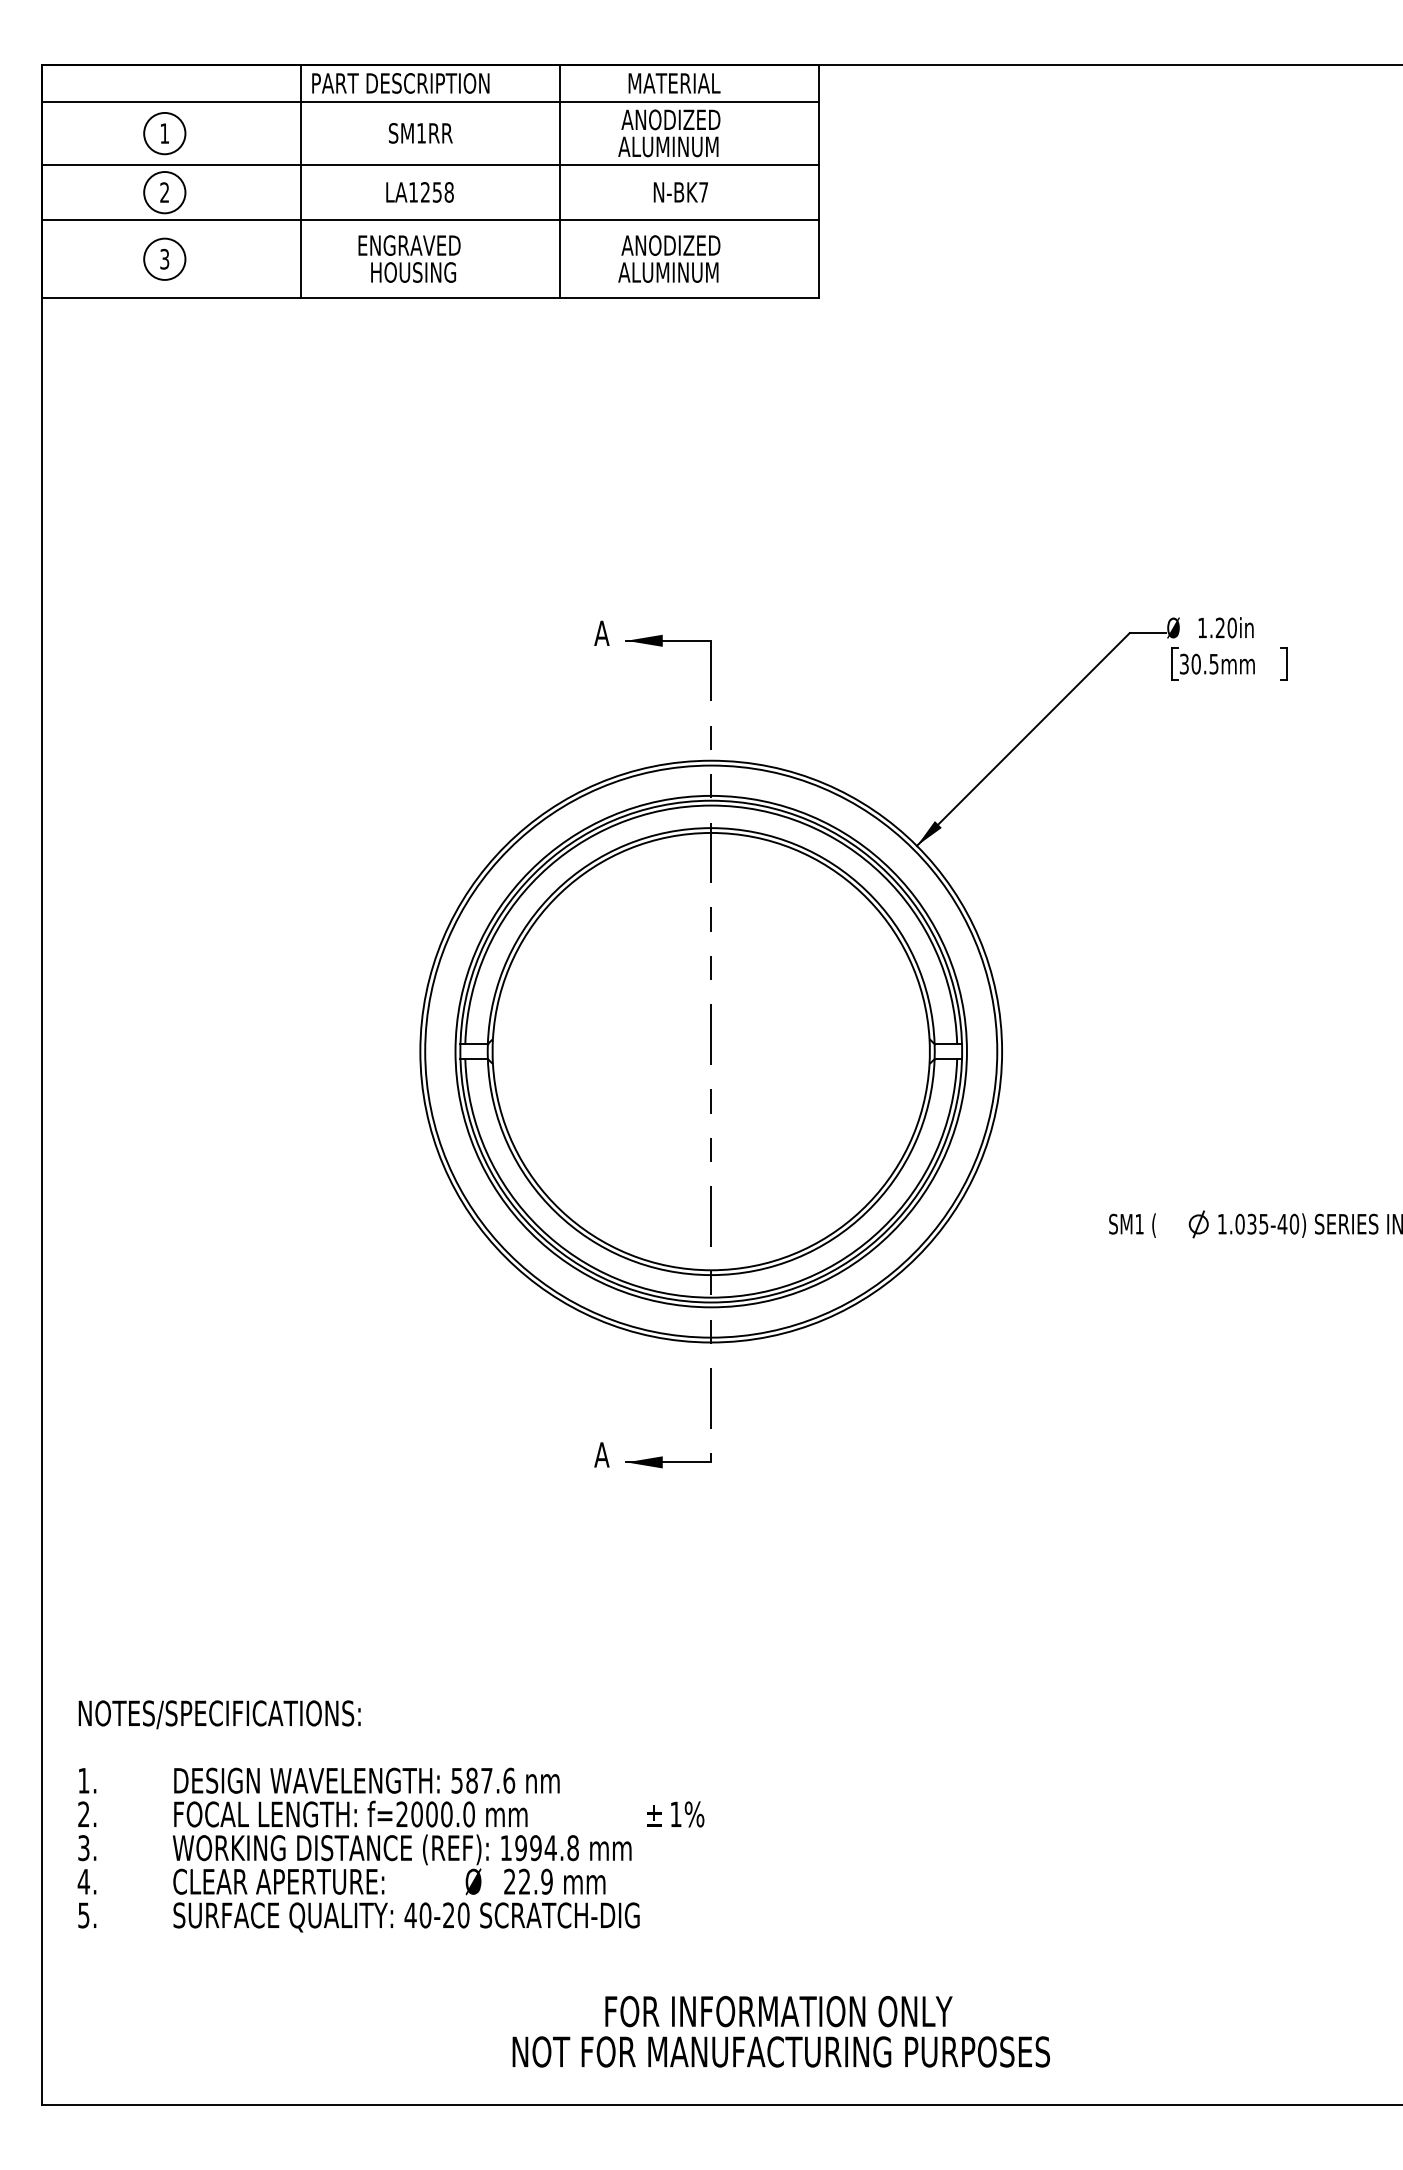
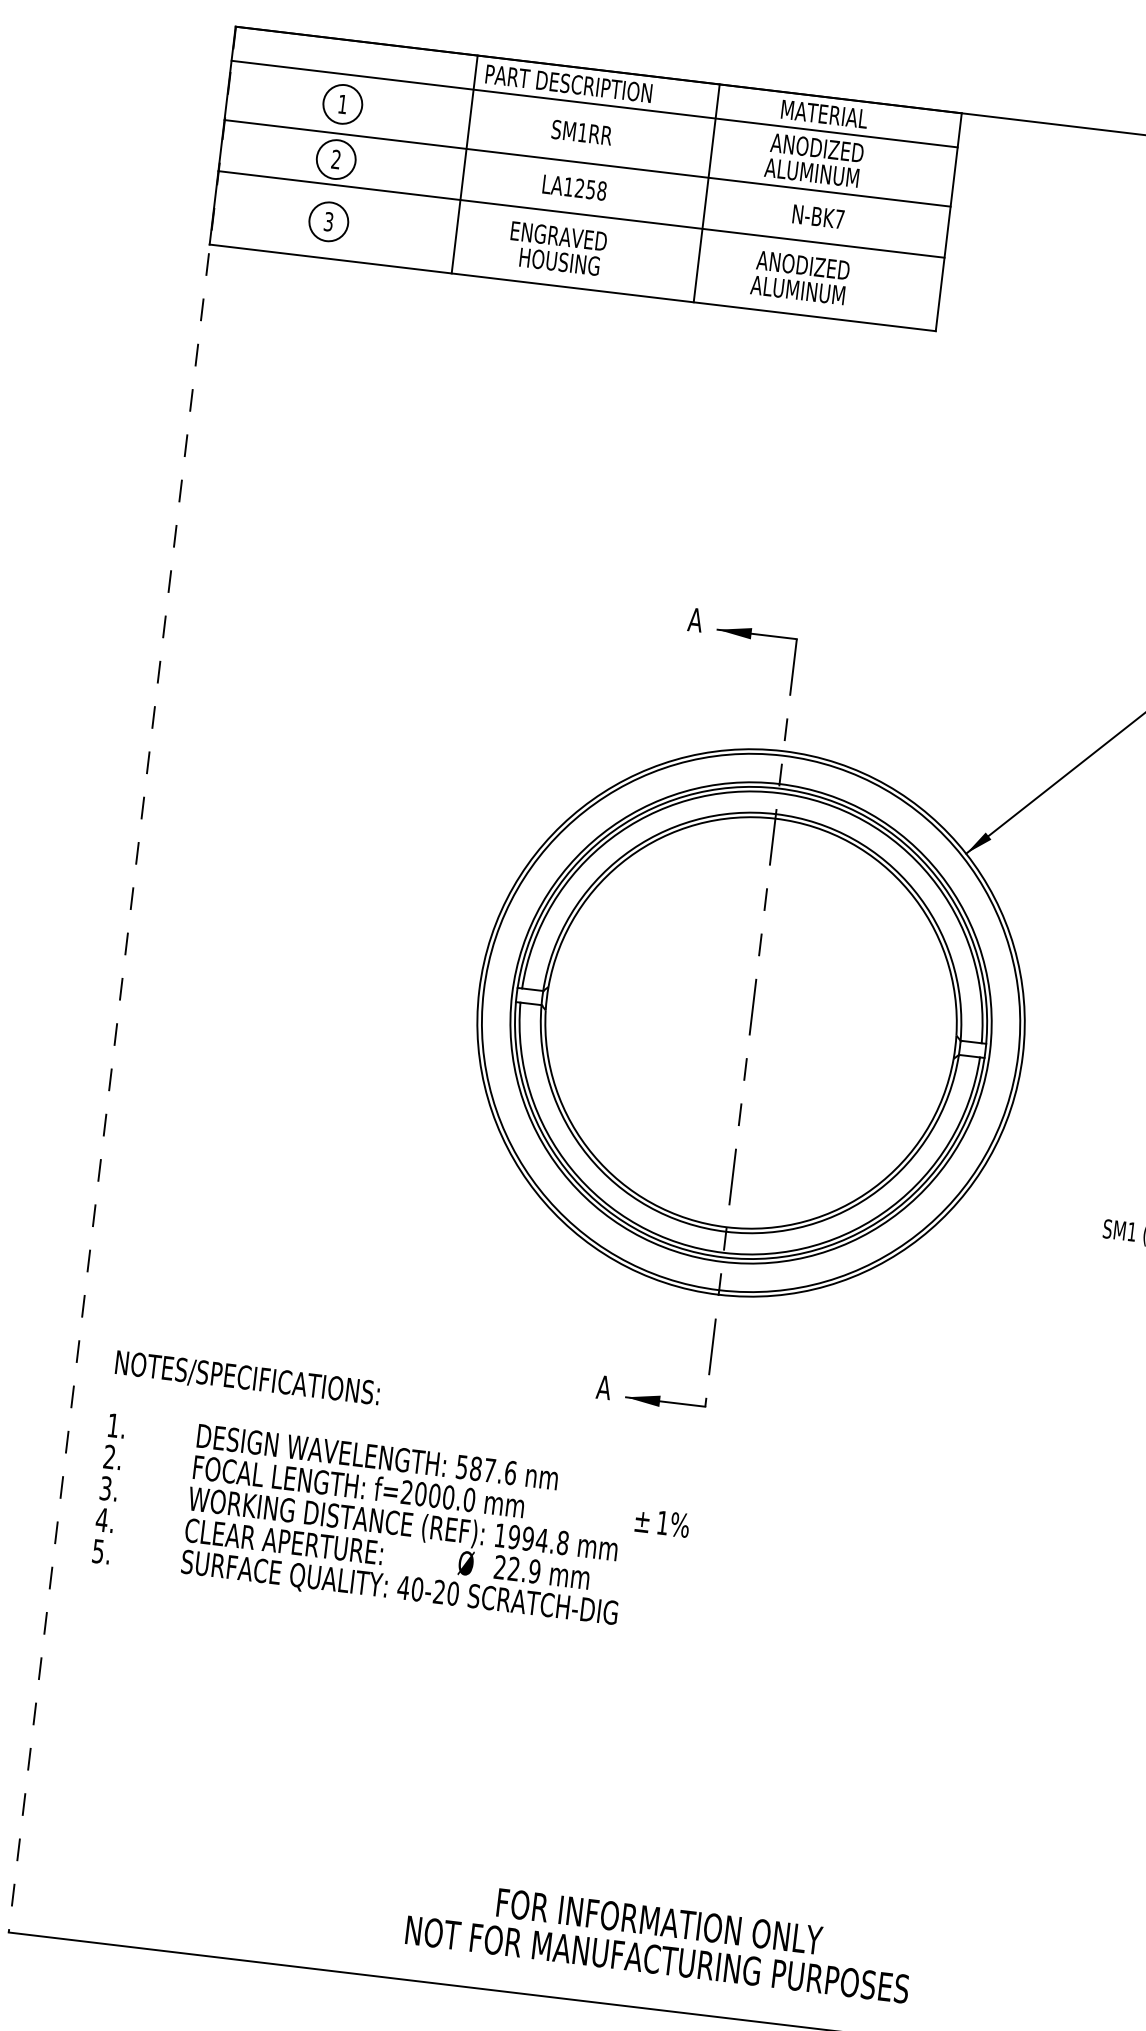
line: (42, 1085) -> (122, 980), solid -> dashed
text: (390, 1816) -> (395, 1493), moved
text: (780, 2031) -> (658, 1940), moved

